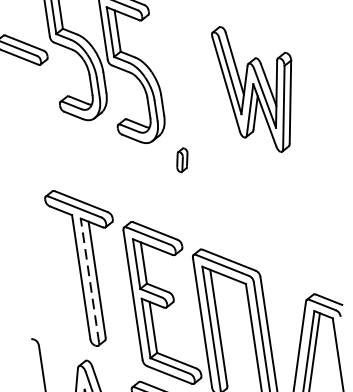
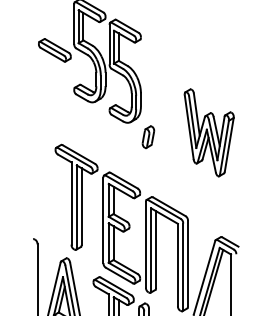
part: (256, 88) -> (208, 132), moved
part: (182, 160) -> (148, 137), size x1.43
line: (89, 280) -> (76, 206), dashed -> solid

